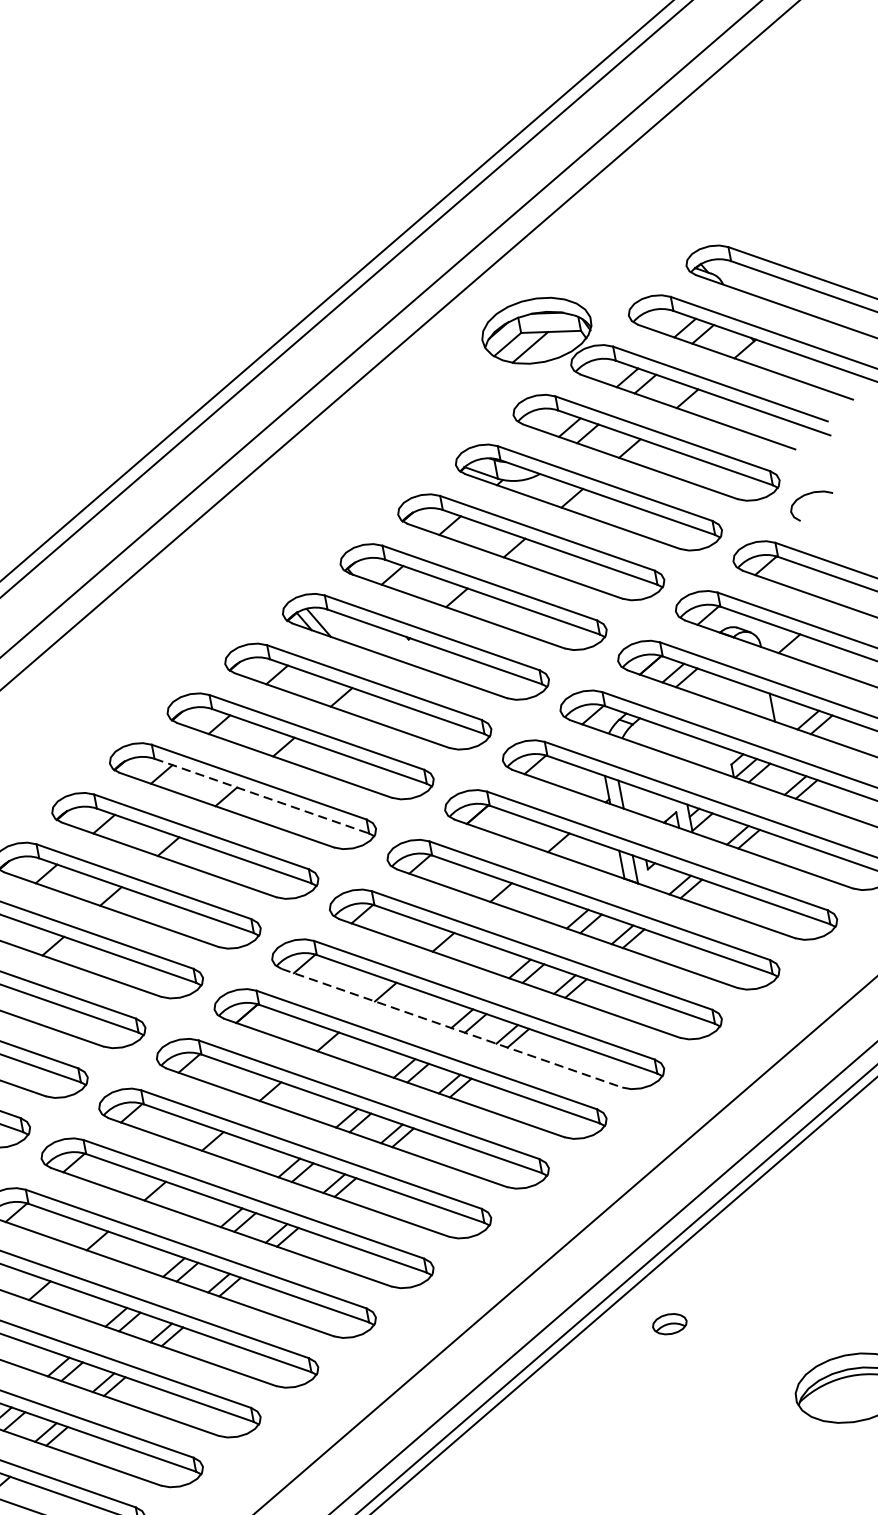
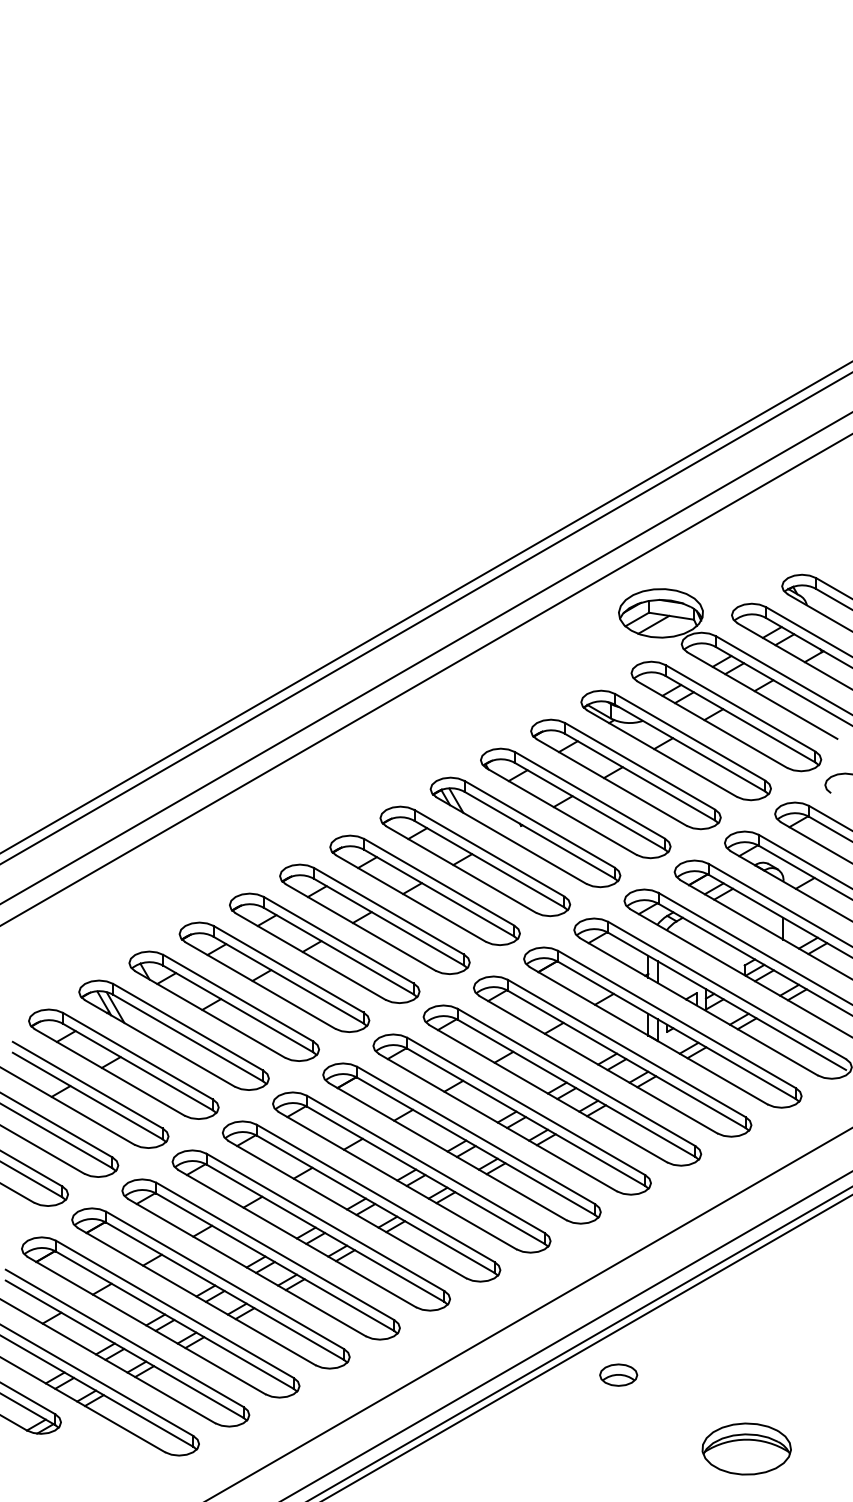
line: (262, 796) -> (389, 922), dashed -> solid
line: (452, 1029) -> (498, 1123), dashed -> solid
part: (669, 1323) -> (618, 1374), size x1.43

